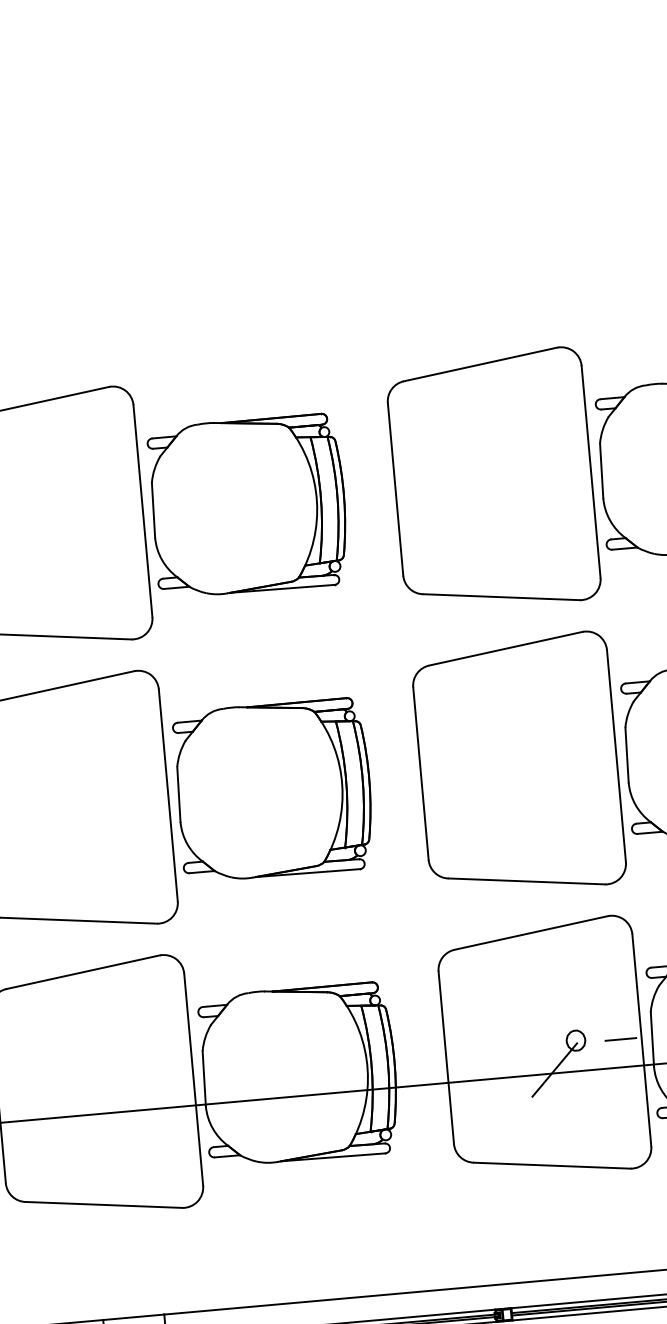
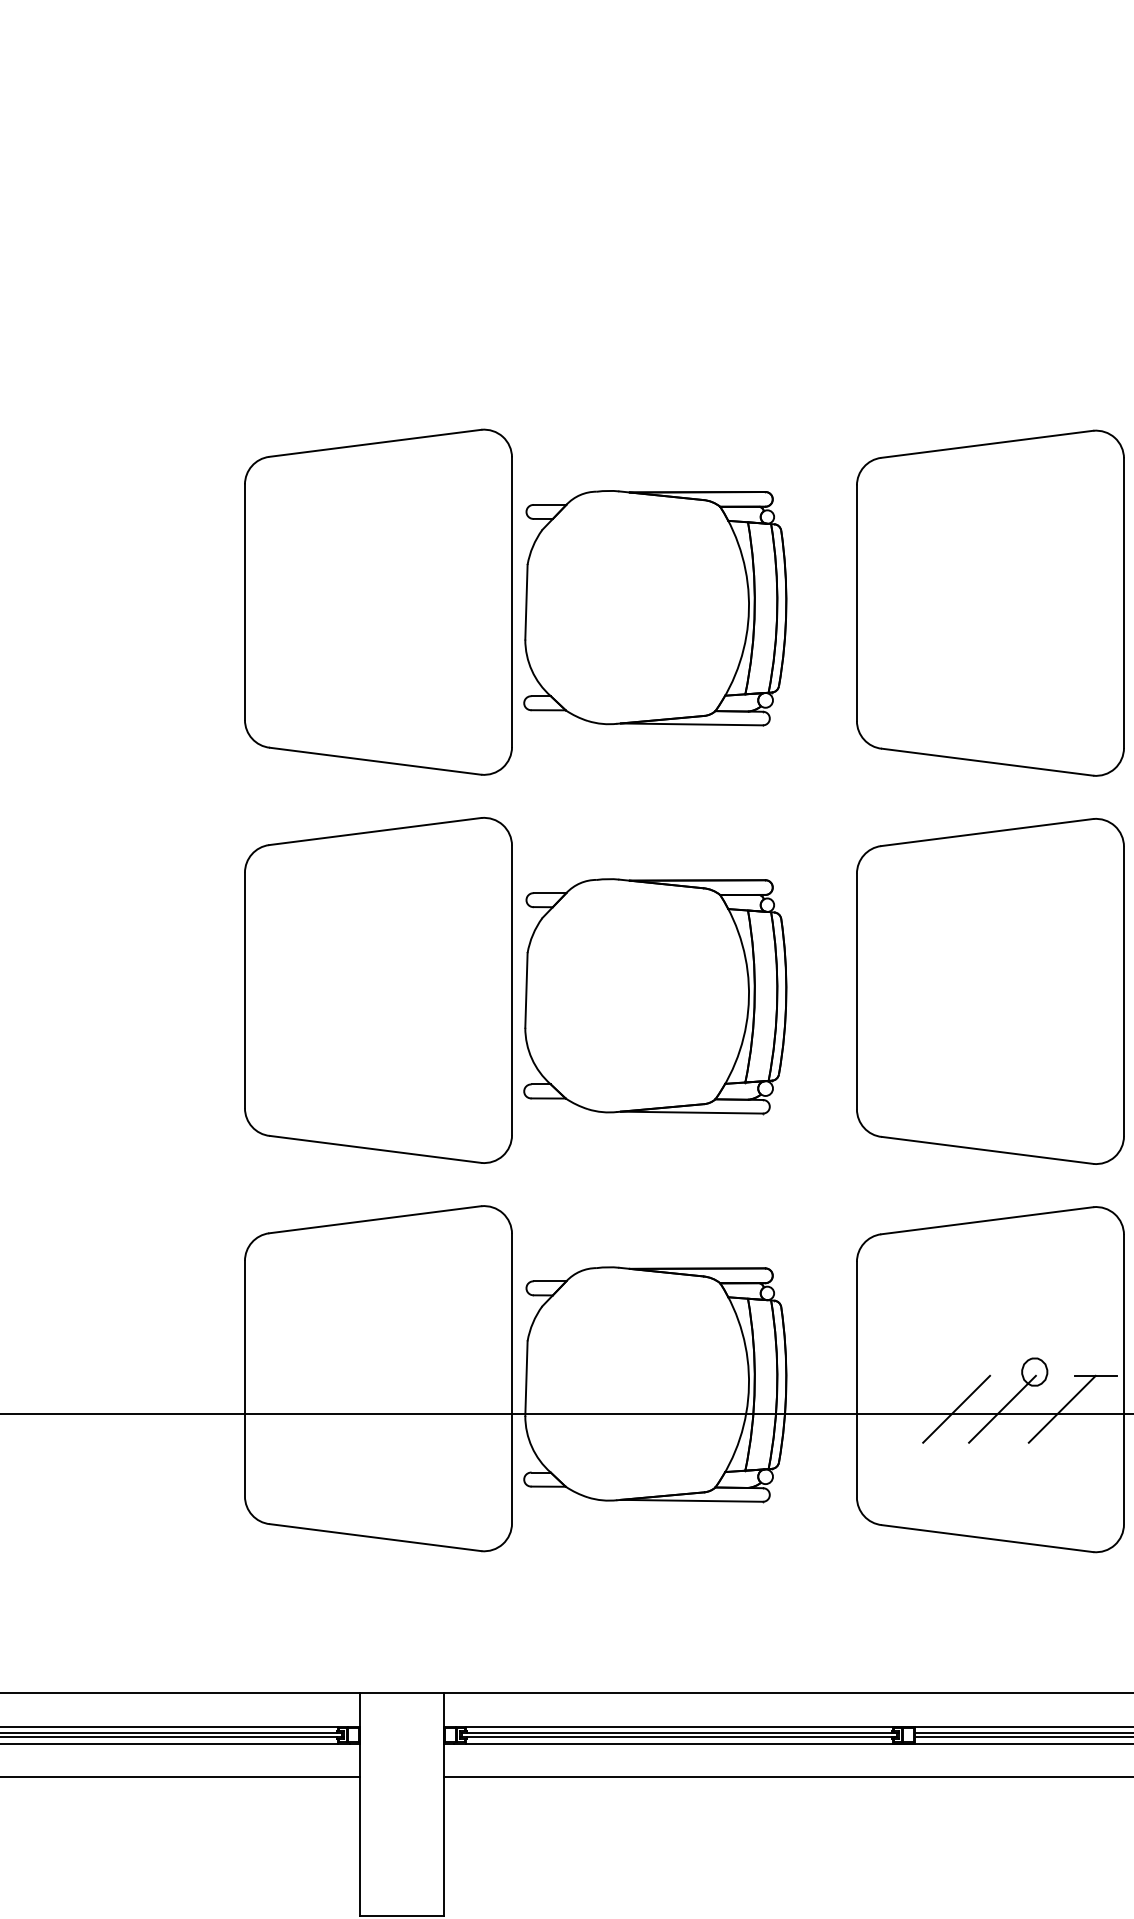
line: (597, 1065) -> (1061, 1408), added
line: (521, 1072) -> (956, 1408), added

